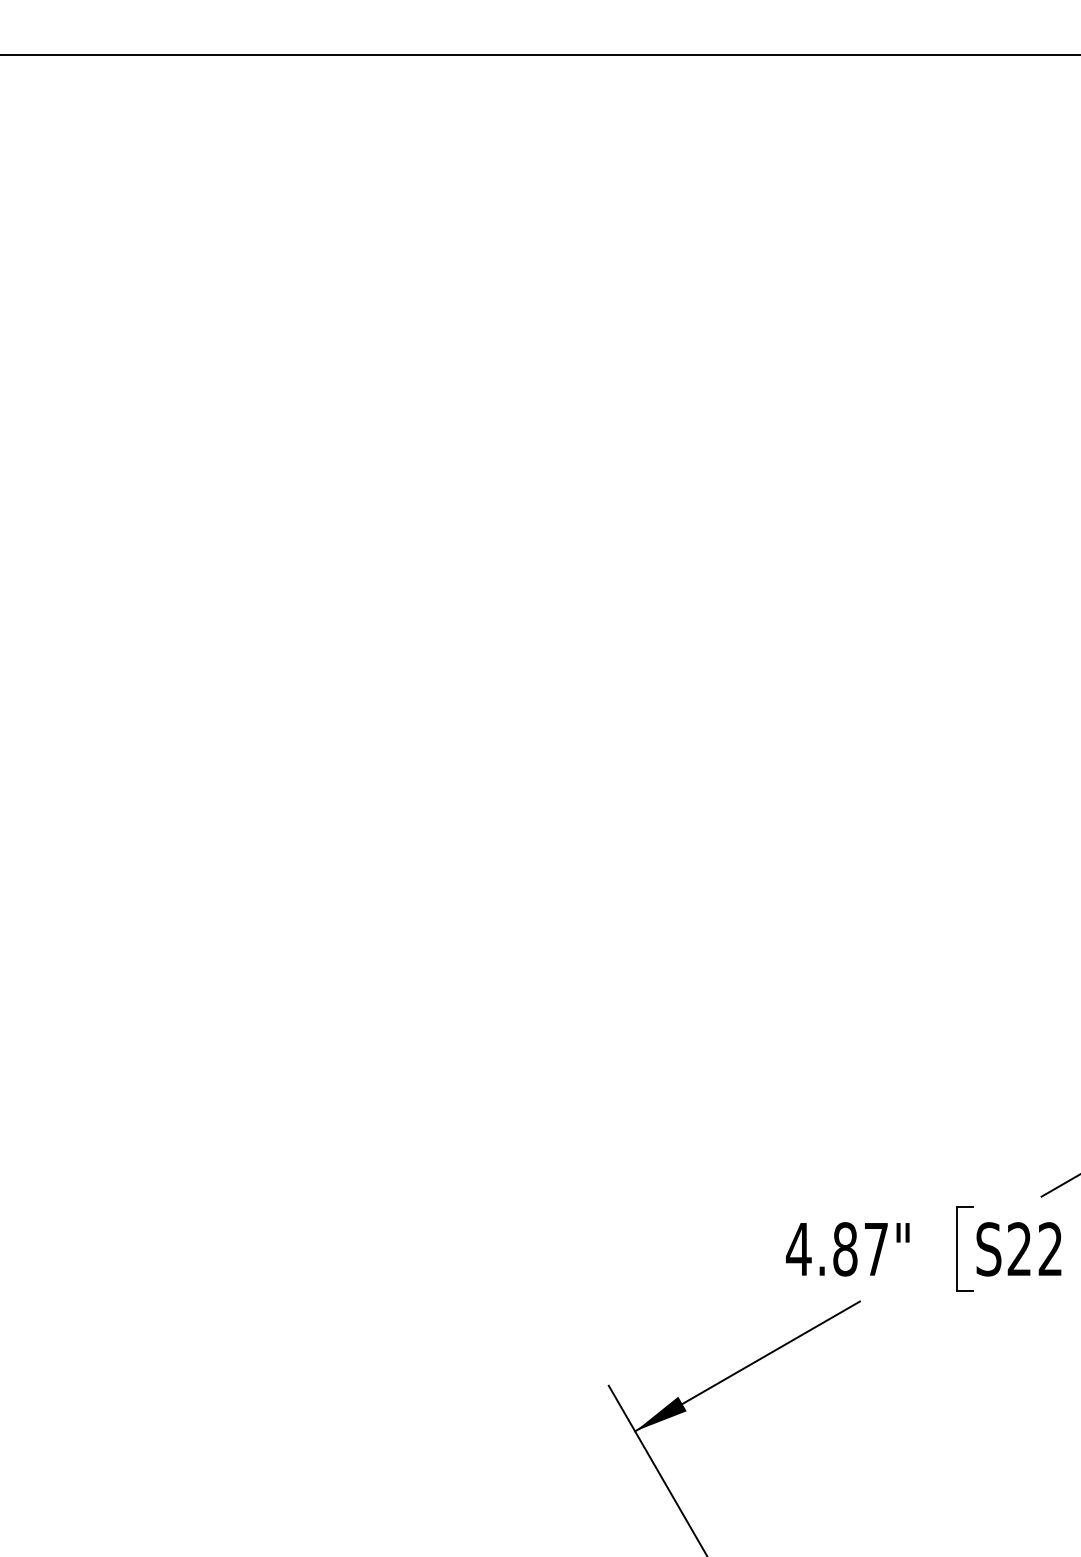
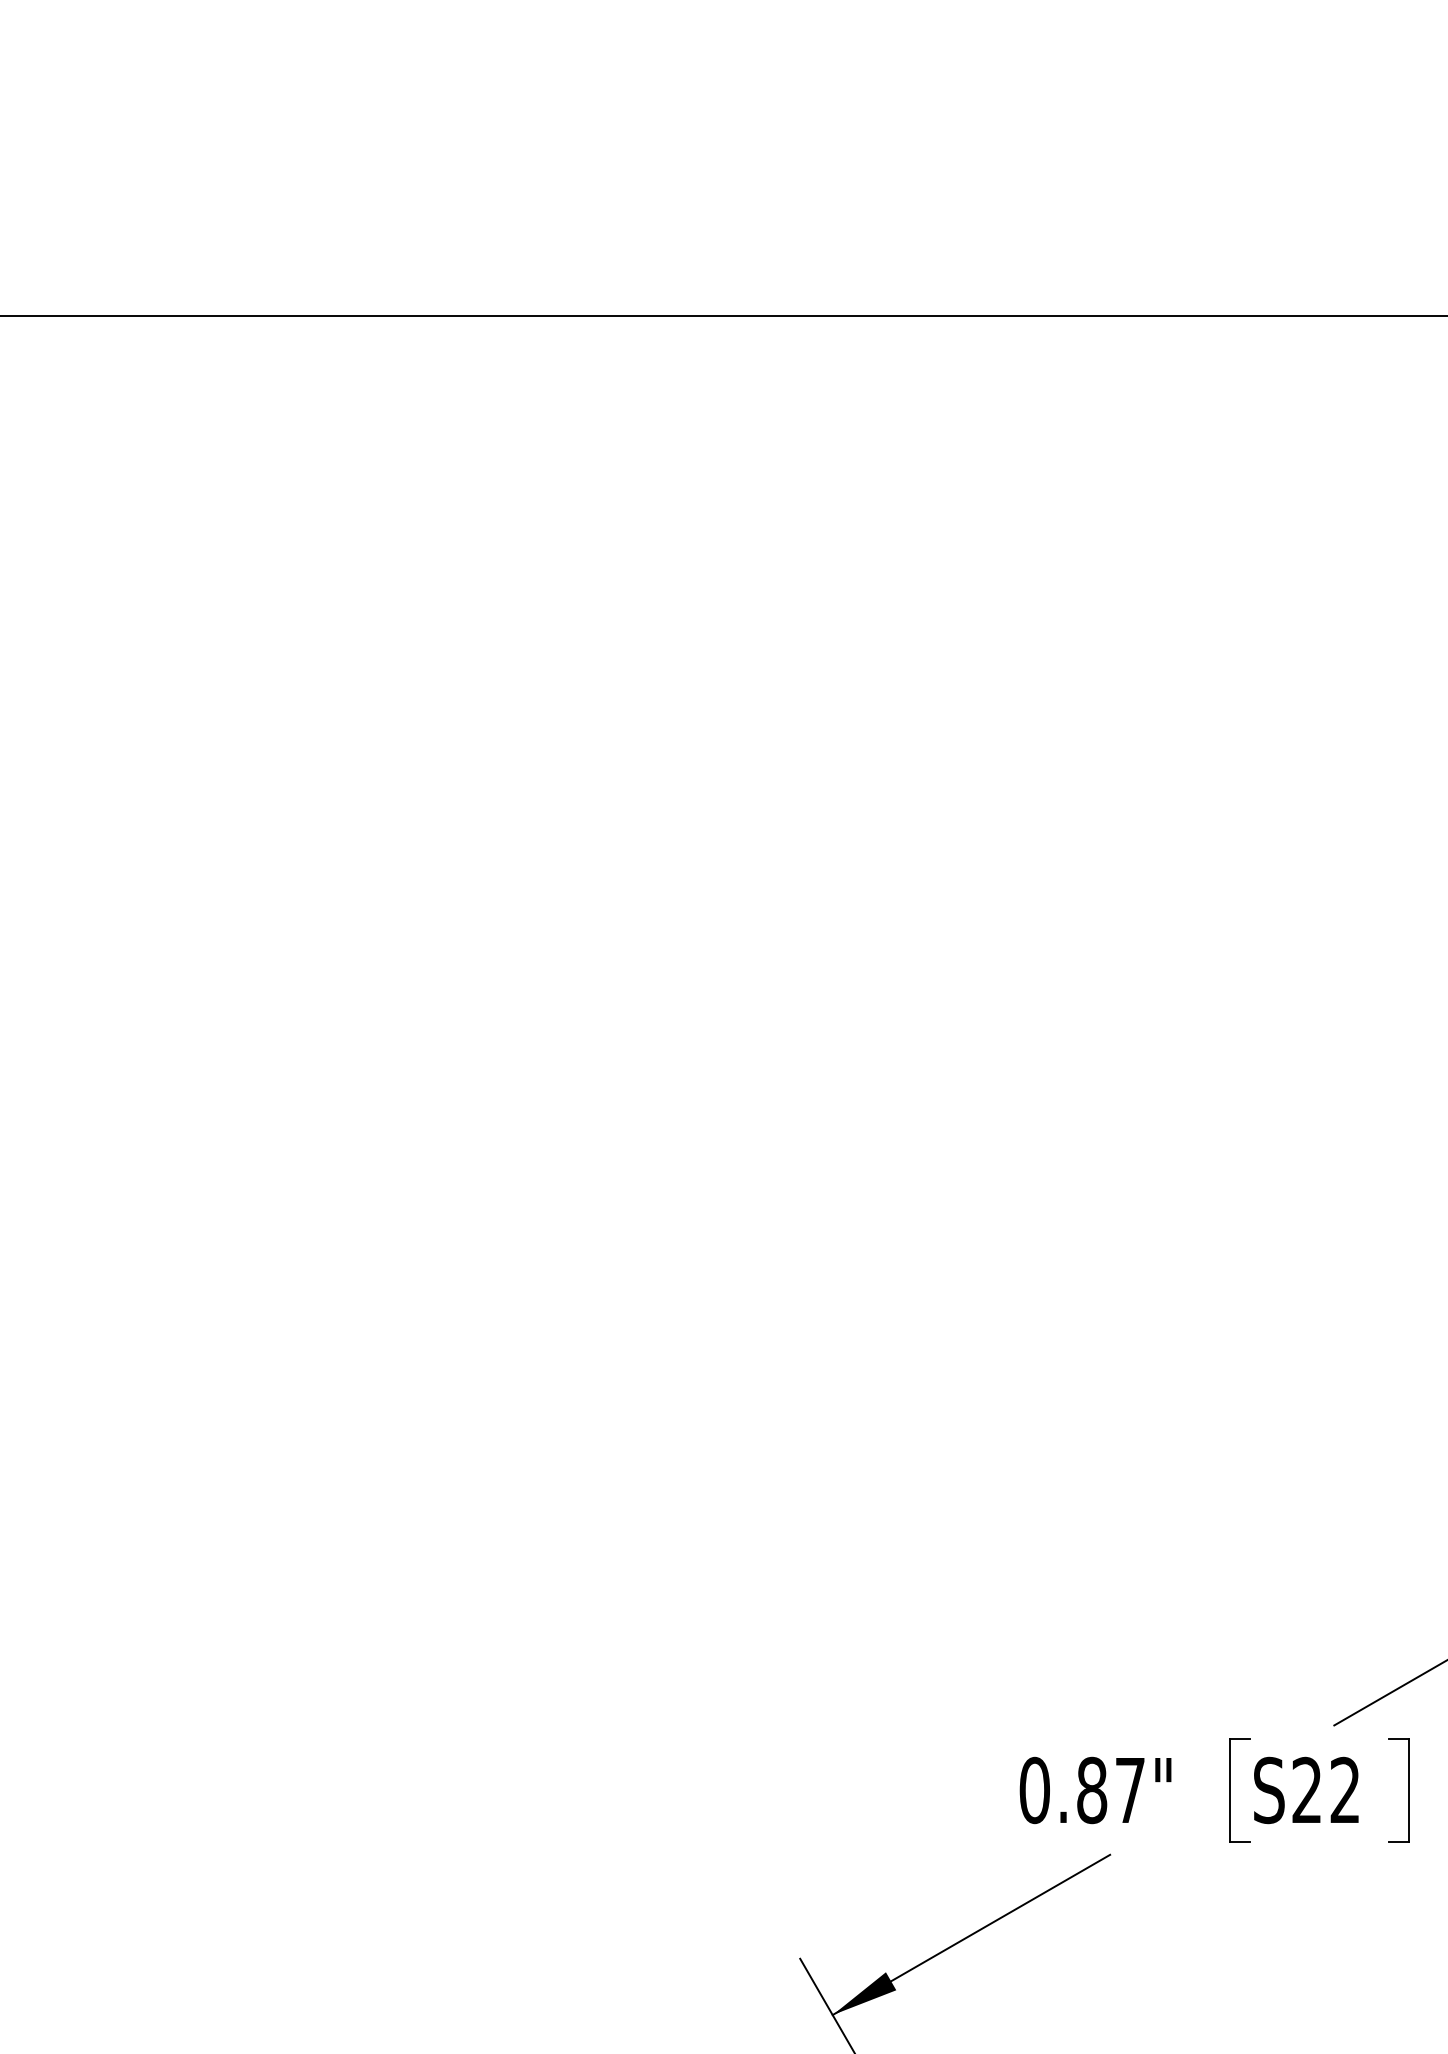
text: (798, 1249) -> (1034, 1790), 4.87" -> 0.87"

